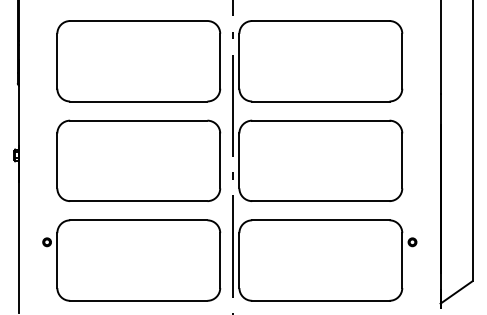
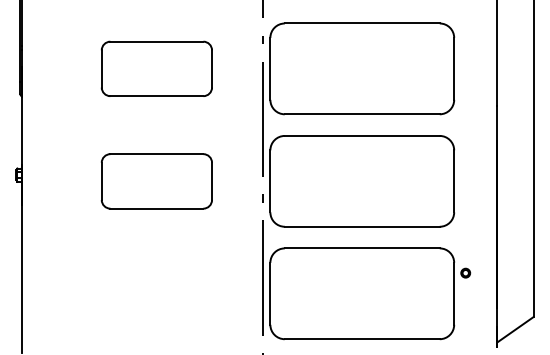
part: (138, 60) -> (156, 68), size x0.6
part: (138, 161) -> (156, 181), size x0.6
part: (131, 260) -> (148, 293), removed

